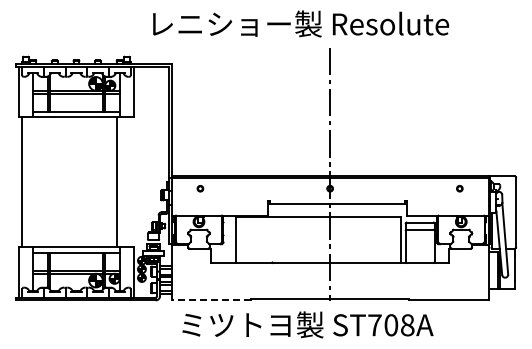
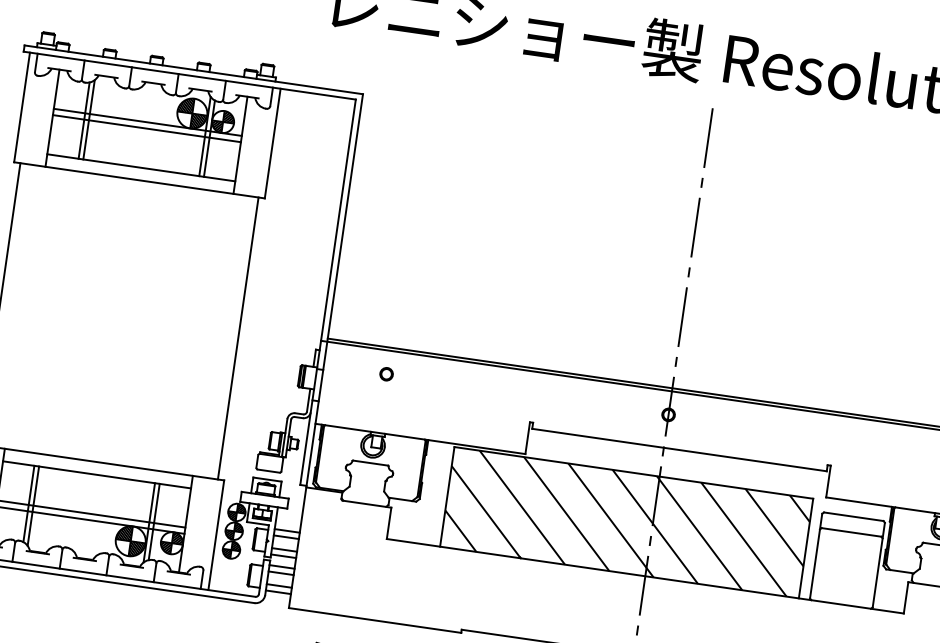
line: (117, 182) -> (238, 339), moved
hatch: (317, 239) -> (625, 521), added
line: (211, 300) -> (375, 620), dashed -> solid

